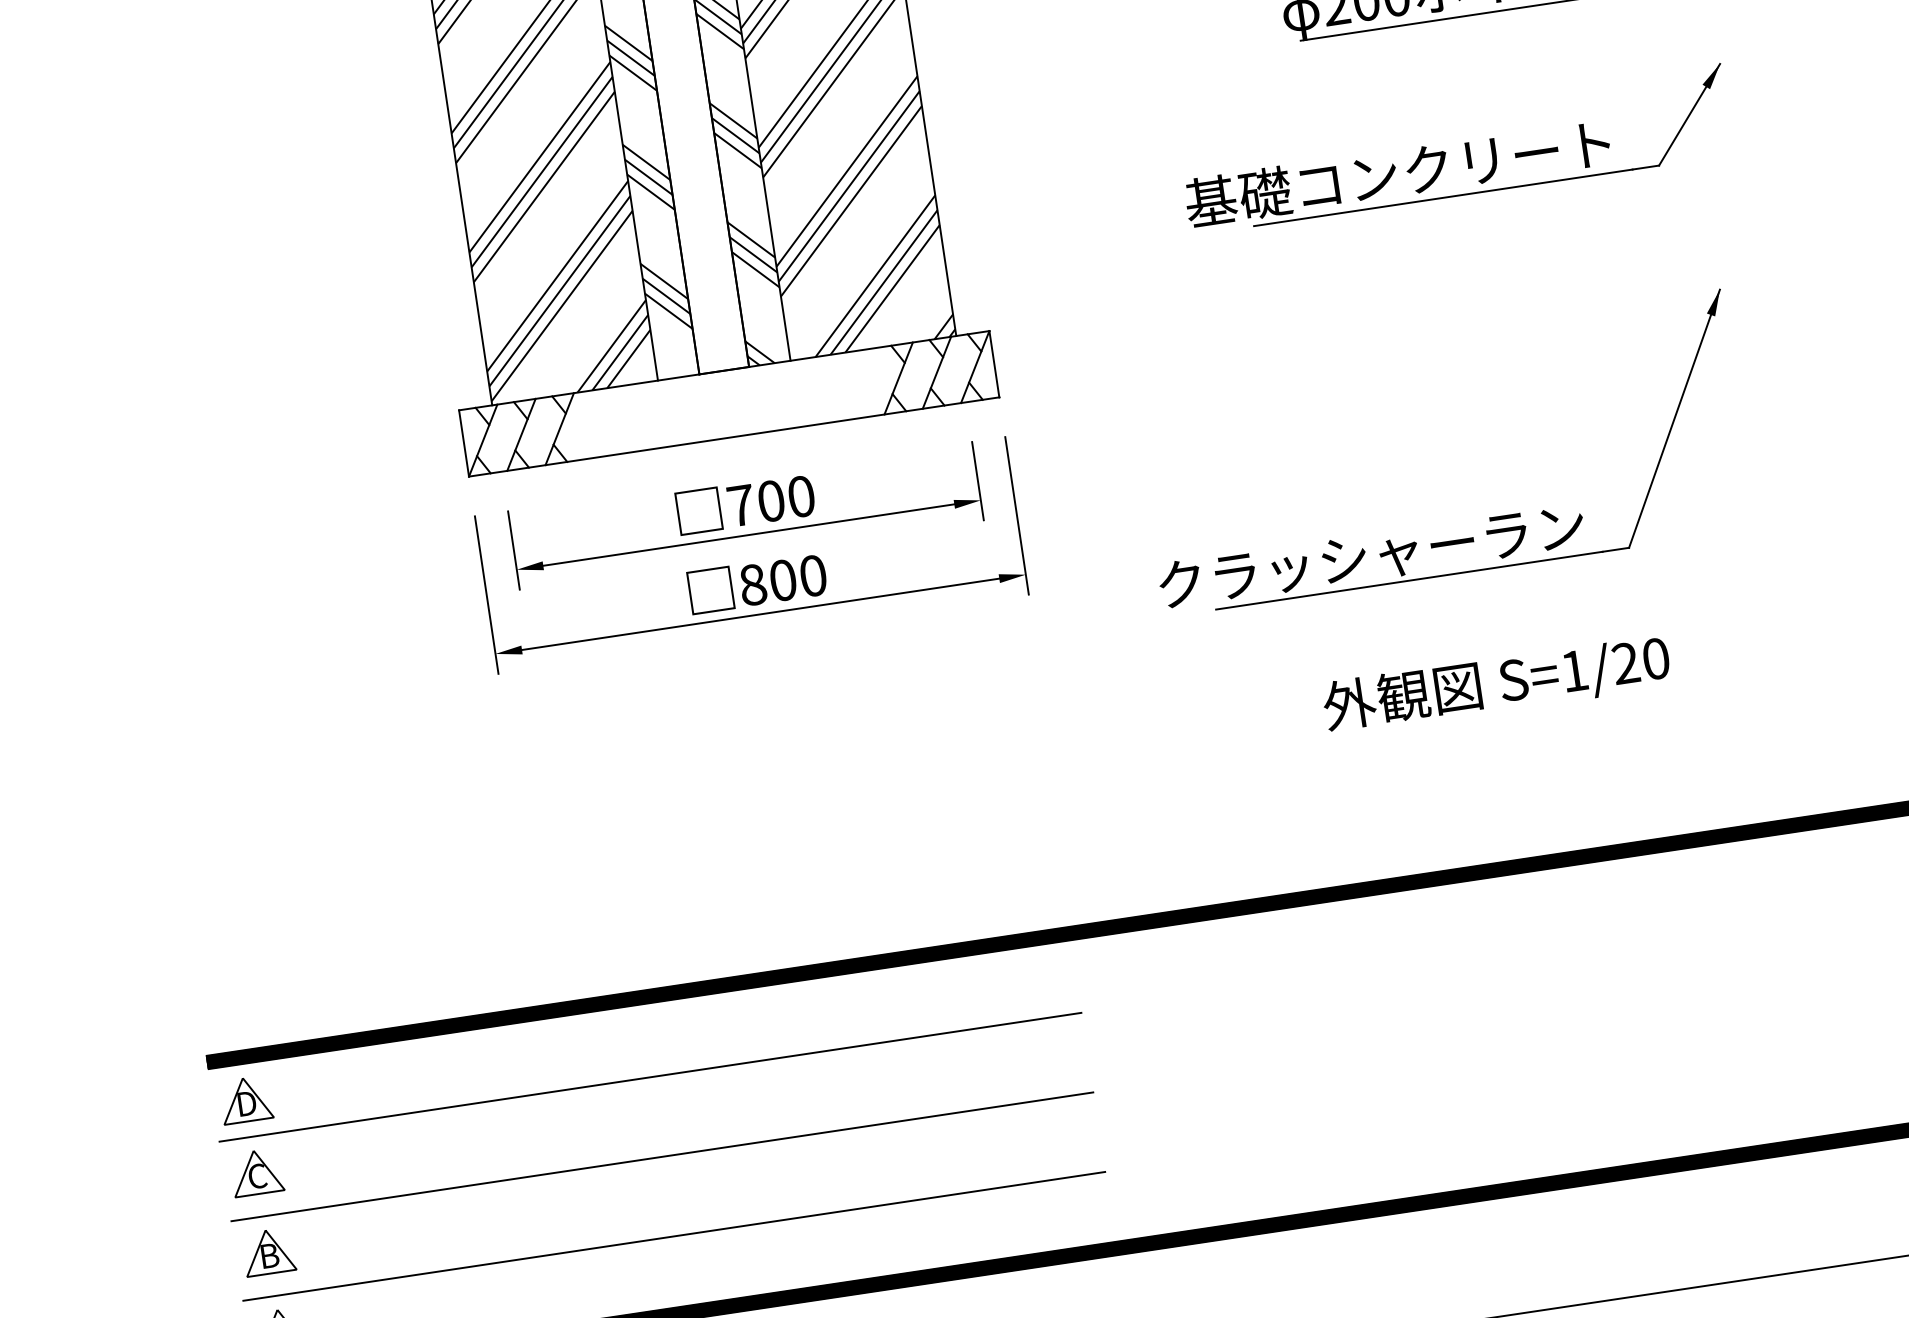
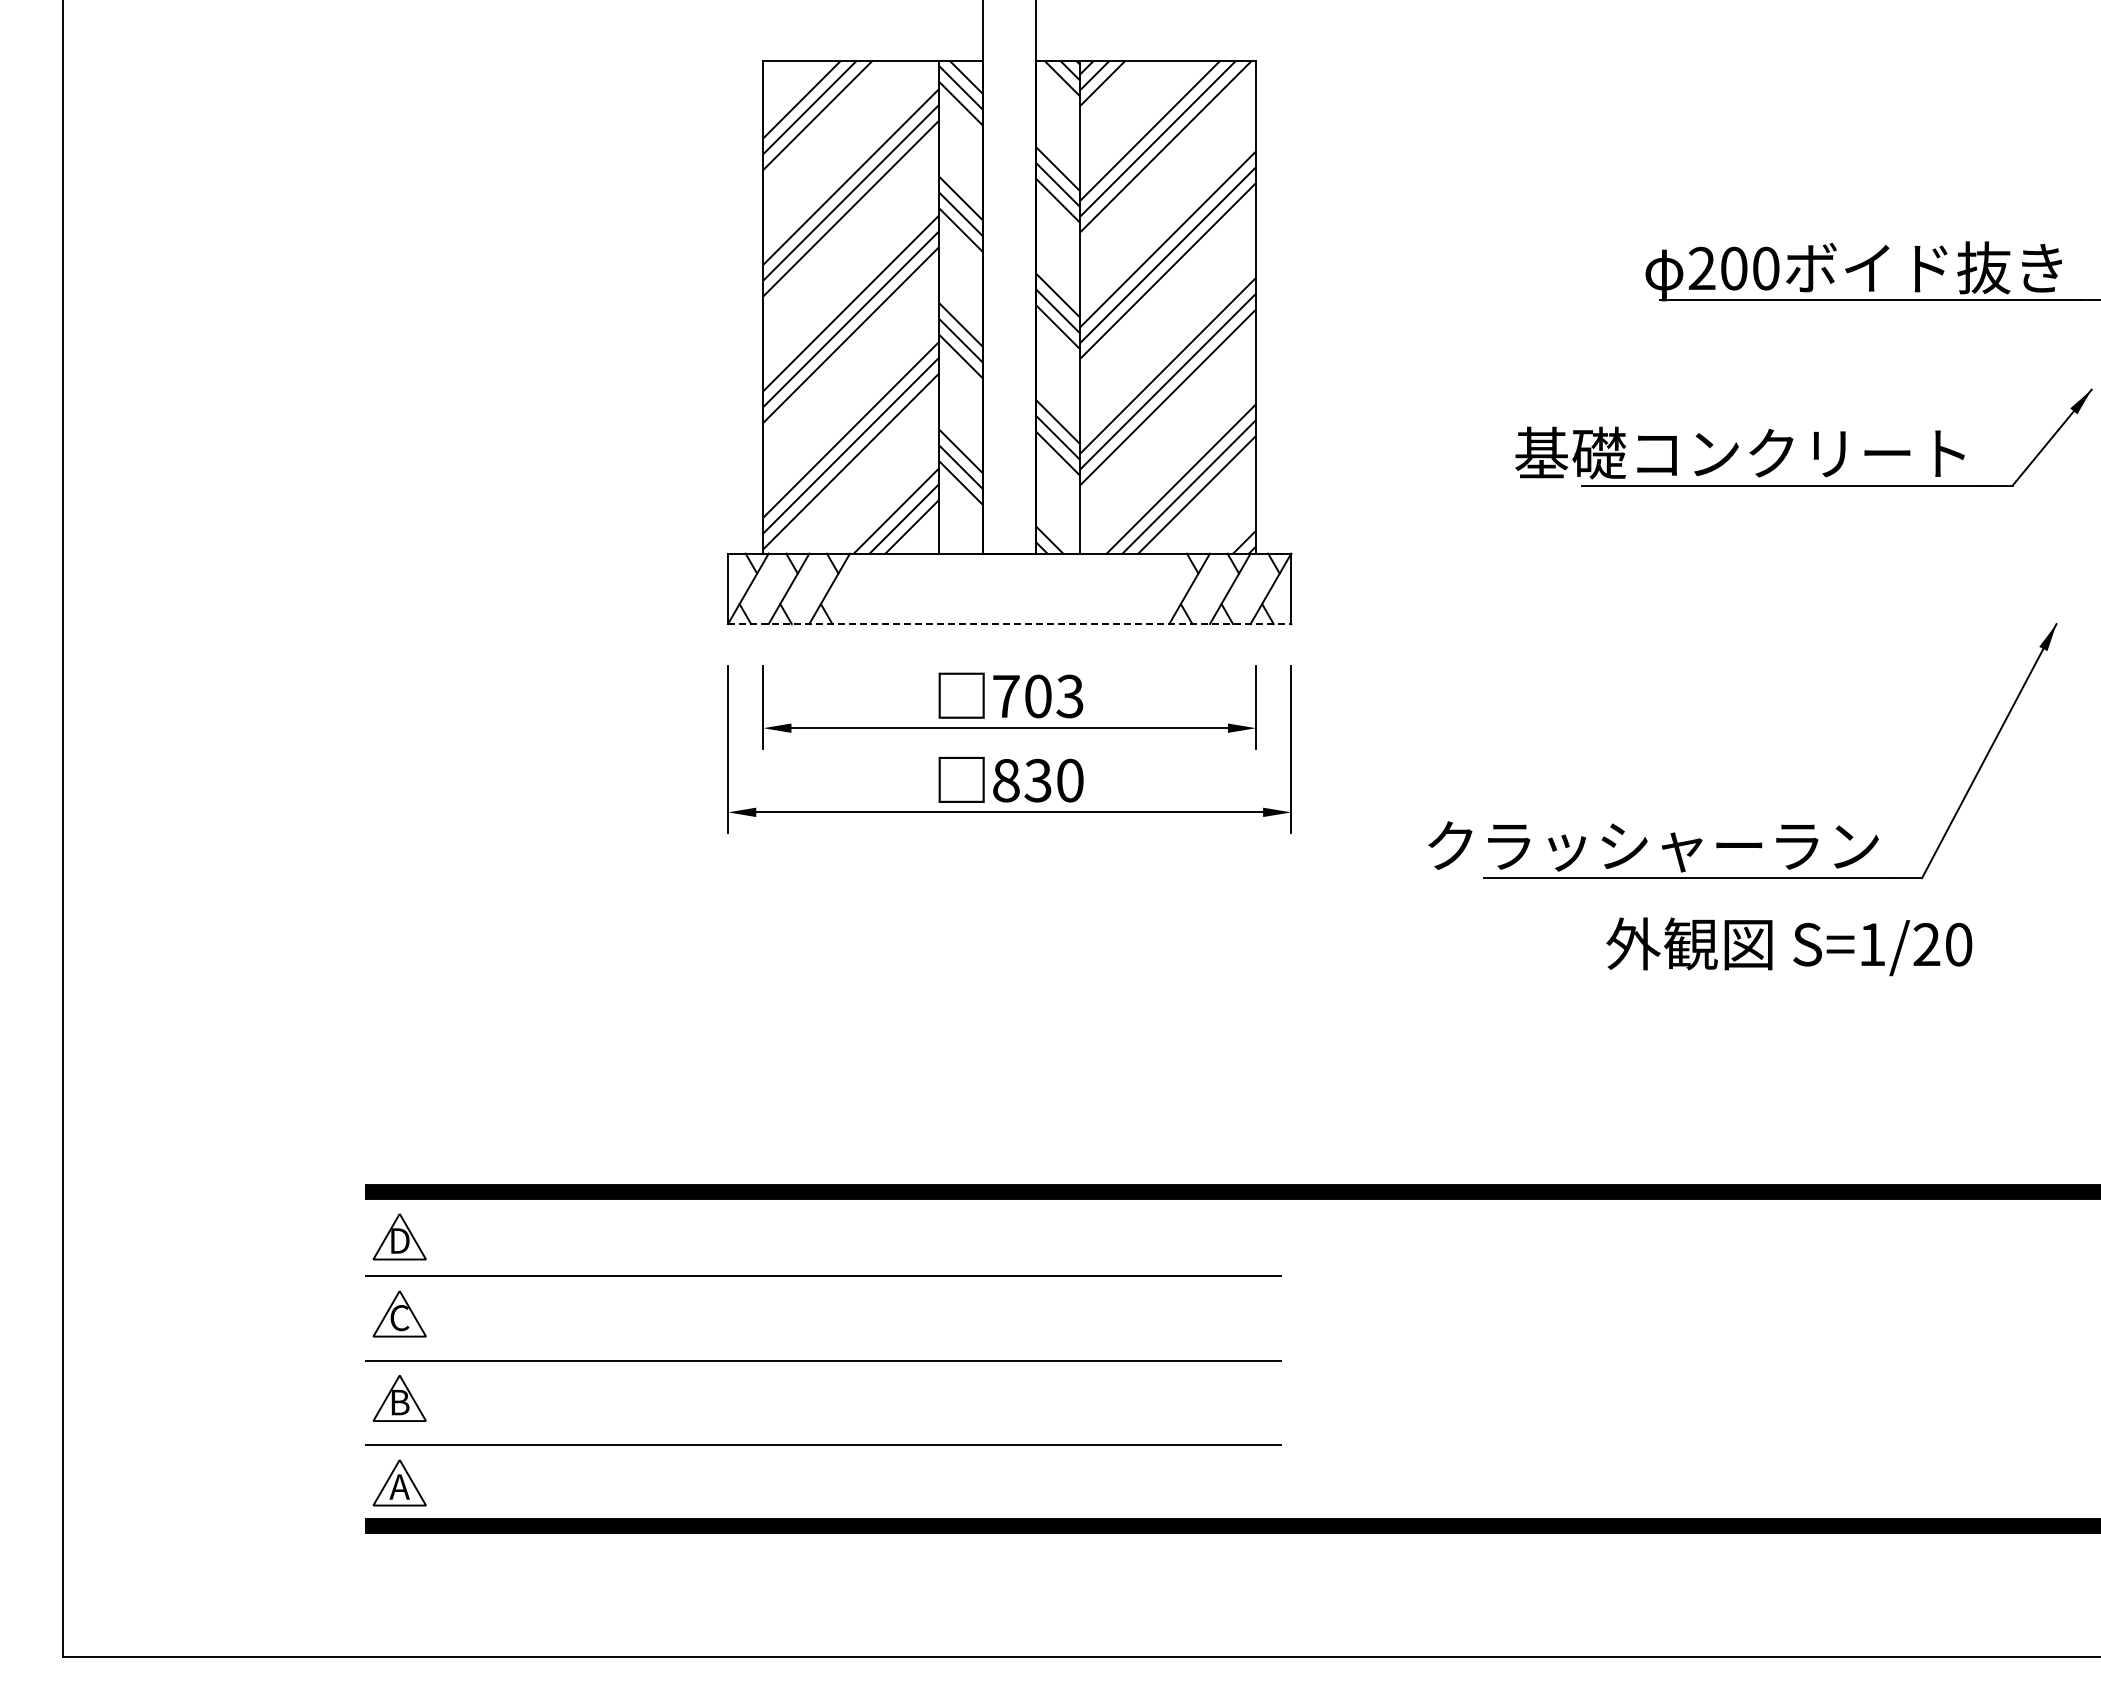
line: (734, 437) -> (1009, 624), solid -> dashed
text: (800, 496) -> (1069, 696), 700 -> 703
text: (782, 580) -> (1037, 780), 800 -> 830
text: (1496, 684) -> (1789, 946), moved

